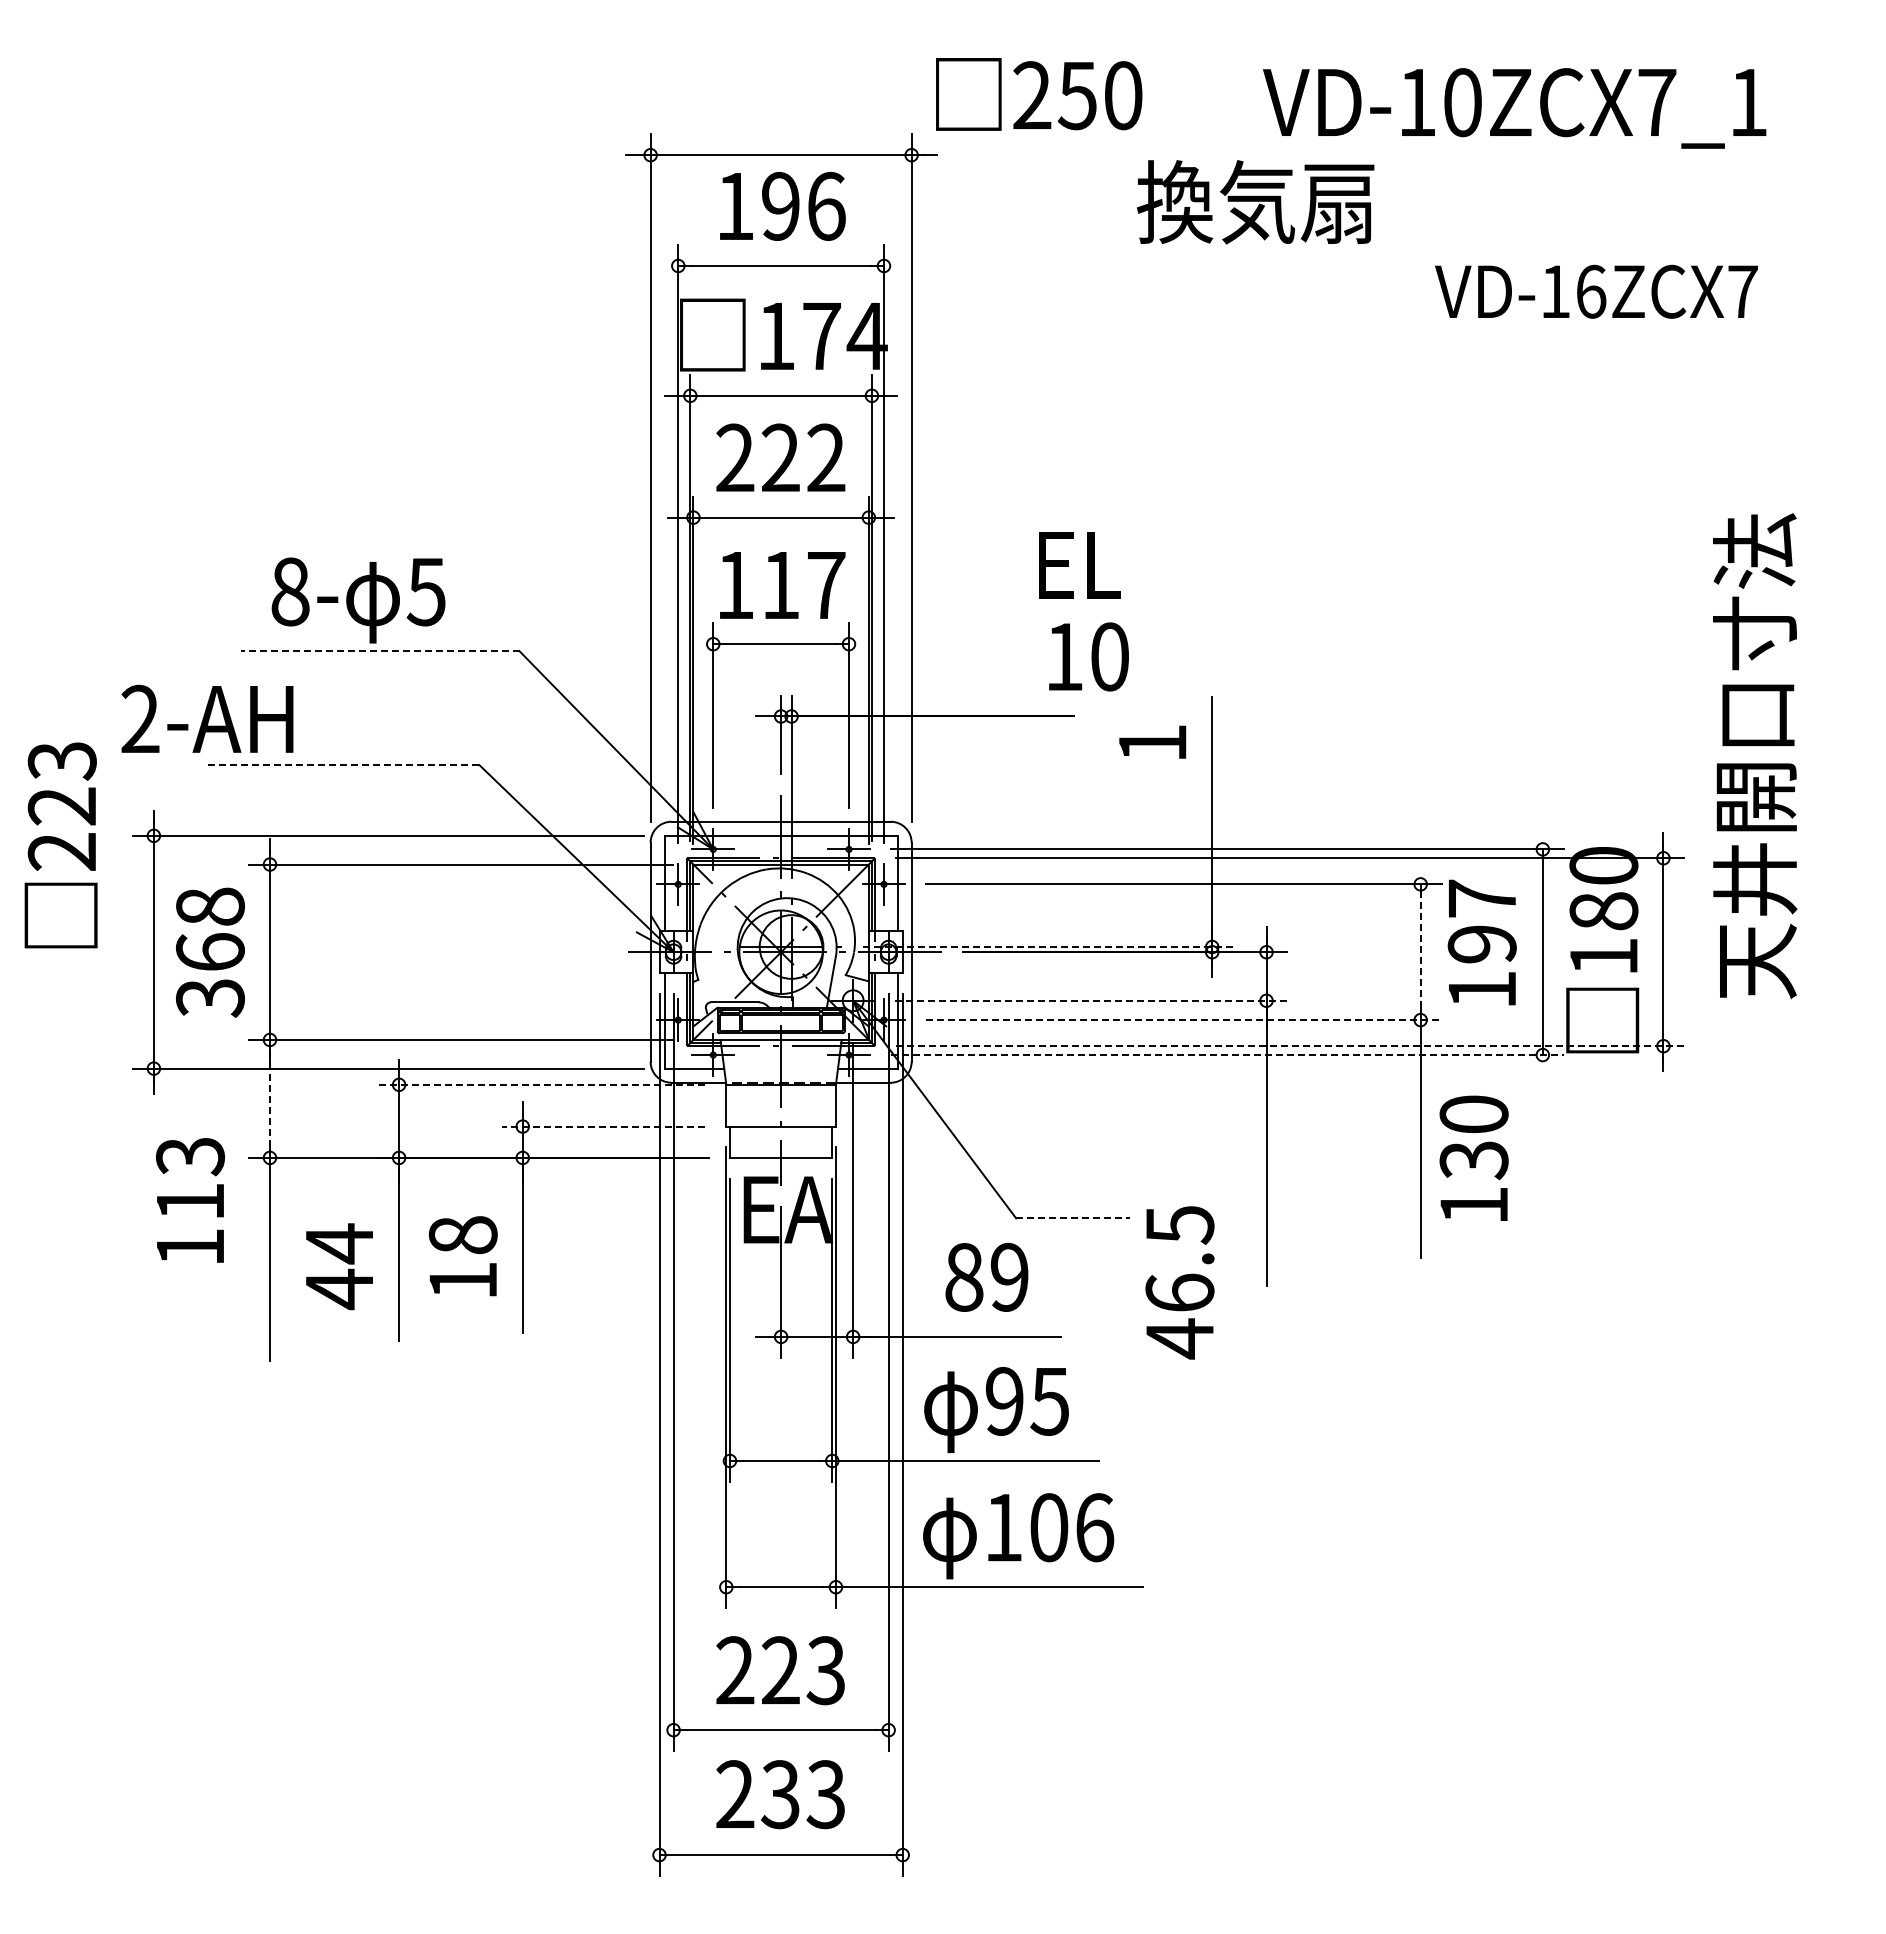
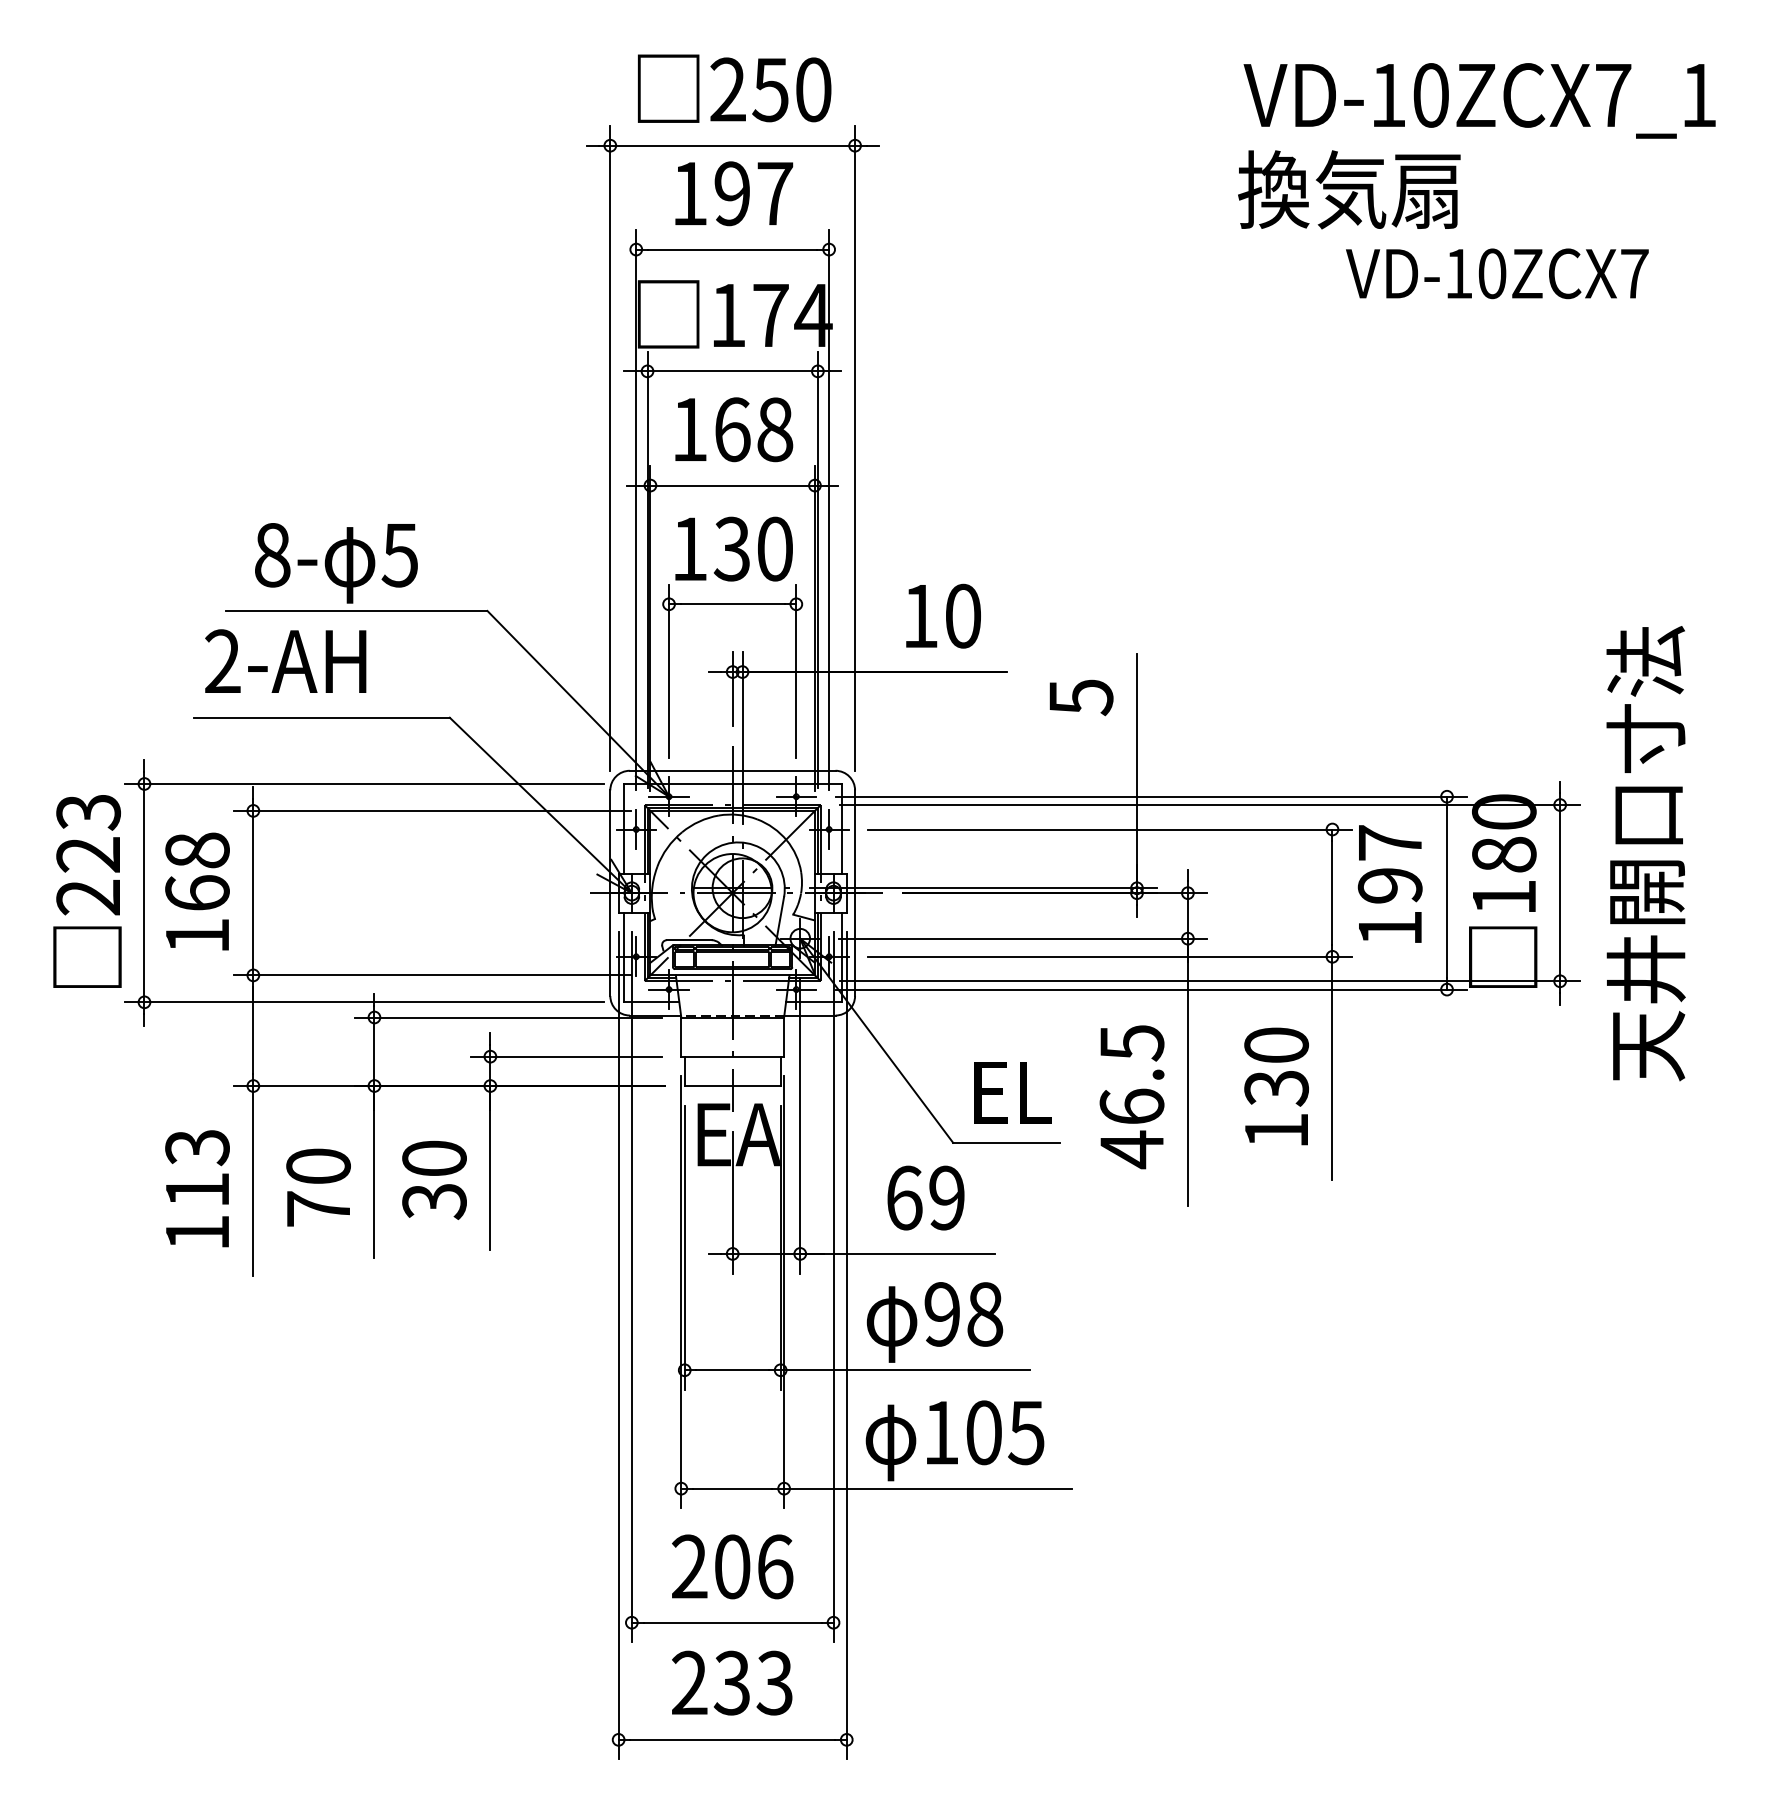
text: (1039, 94) -> (734, 88), moved
text: (1514, 108) -> (1479, 100), moved
text: (1255, 202) -> (1349, 190), moved
text: (826, 205) -> (775, 192), 196 -> 197
text: (1591, 291) -> (1492, 273), VD-16ZCX7 -> VD-10ZCX7
text: (780, 457) -> (732, 429), 222 -> 168
text: (1079, 565) -> (1012, 1093), moved
text: (803, 584) -> (753, 548), 117 -> 130
line: (379, 651) -> (356, 611), dashed -> solid
text: (1088, 656) -> (943, 615), moved
text: (207, 718) -> (285, 660), moved
text: (1153, 743) -> (1081, 697), 1 -> 5
text: (1755, 755) -> (1646, 853), moved
line: (342, 765) -> (321, 718), dashed -> solid
text: (60, 845) -> (86, 891), moved
line: (1048, 947) -> (983, 888), dashed -> solid
line: (1420, 951) -> (1332, 892), dashed -> solid
text: (210, 998) -> (197, 936), 368 -> 168
line: (1091, 1000) -> (1023, 938), dashed -> solid
line: (1183, 1020) -> (1110, 957), dashed -> solid
line: (1290, 1046) -> (1210, 981), dashed -> solid
line: (1227, 1055) -> (1151, 989), dashed -> solid
line: (541, 1084) -> (507, 1017), dashed -> solid
line: (270, 1099) -> (253, 1031), dashed -> solid
line: (603, 1126) -> (566, 1056), dashed -> solid
text: (1473, 1157) -> (1276, 1085), moved
text: (190, 1200) -> (197, 1188), moved
line: (1073, 1218) -> (1006, 1142), dashed -> solid
text: (462, 1258) -> (433, 1180), 18 -> 30
text: (339, 1266) -> (318, 1187), 44 -> 70
text: (964, 1276) -> (904, 1197), 89 -> 69
text: (1179, 1282) -> (1131, 1096), moved
text: (1049, 1401) -> (984, 1314), 95 -> 98
text: (1094, 1527) -> (1026, 1432), 106 -> 105
text: (803, 1670) -> (753, 1566), 223 -> 206

